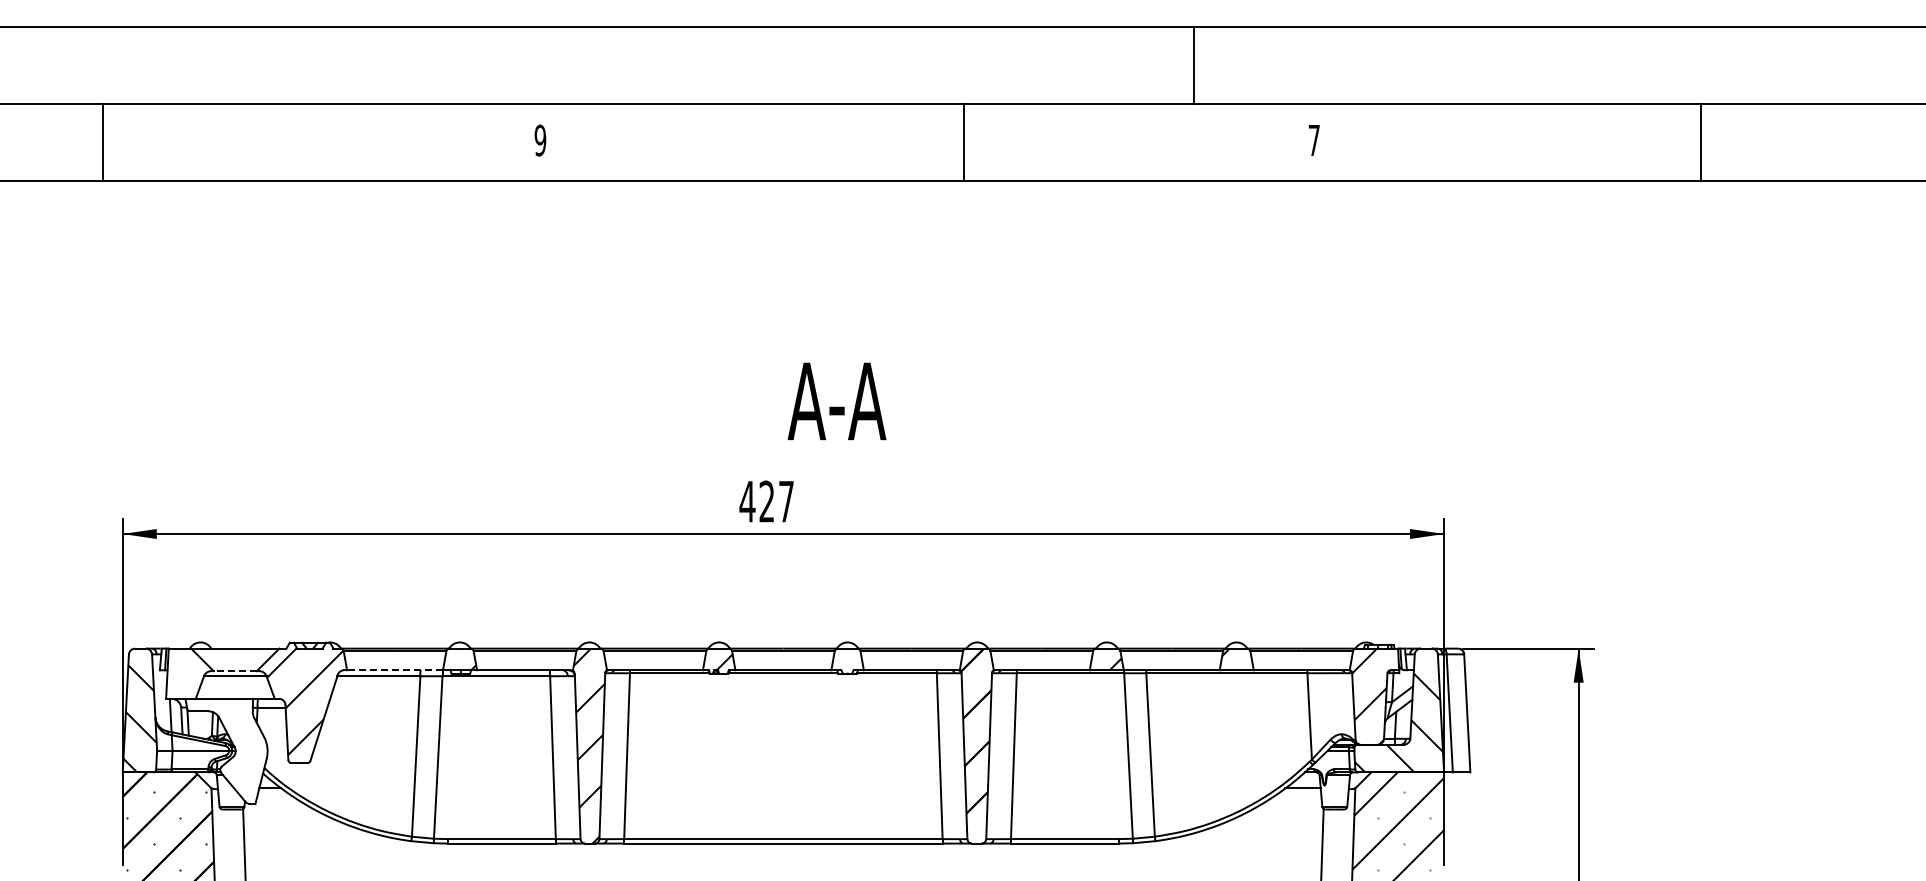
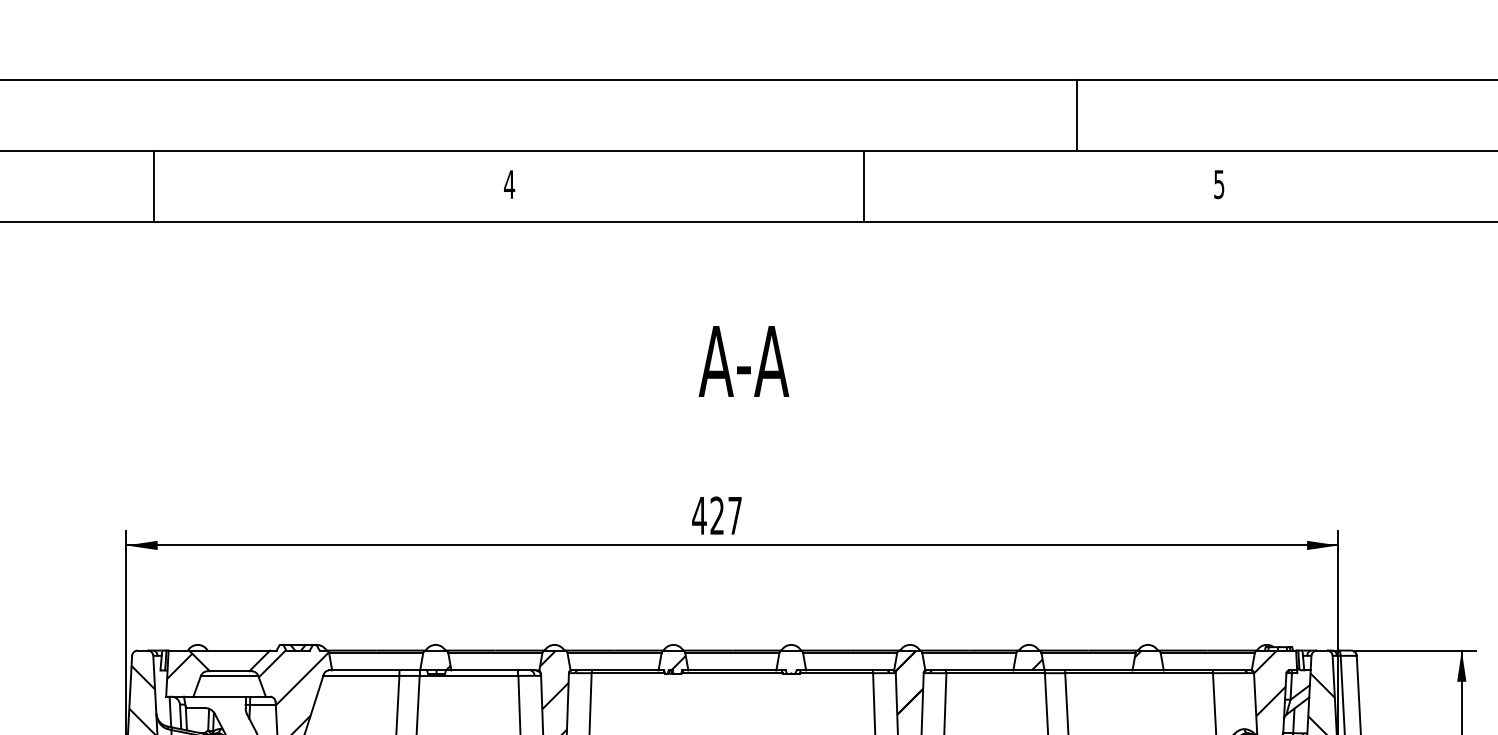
line: (1193, 64) -> (1076, 114), moved
text: (540, 140) -> (509, 184), 9 -> 4
text: (1313, 140) -> (1218, 184), 7 -> 5
line: (103, 142) -> (154, 186), moved
line: (963, 142) -> (863, 186), moved
text: (836, 401) -> (743, 361), moved
hatch: (180, 665) -> (179, 666), added
line: (395, 670) -> (376, 670), dashed -> solid
line: (235, 671) -> (229, 671), dashed -> solid

